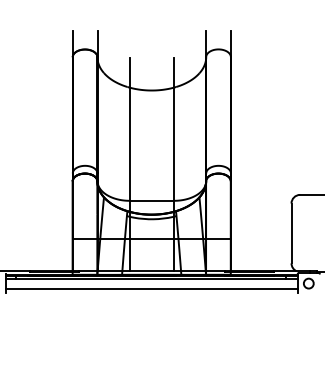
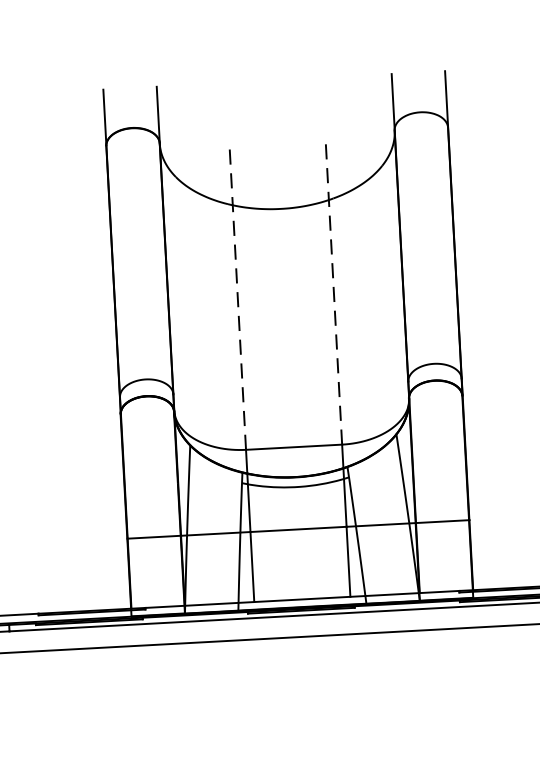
line: (129, 129) -> (237, 295), solid -> dashed
line: (174, 129) -> (334, 290), solid -> dashed

